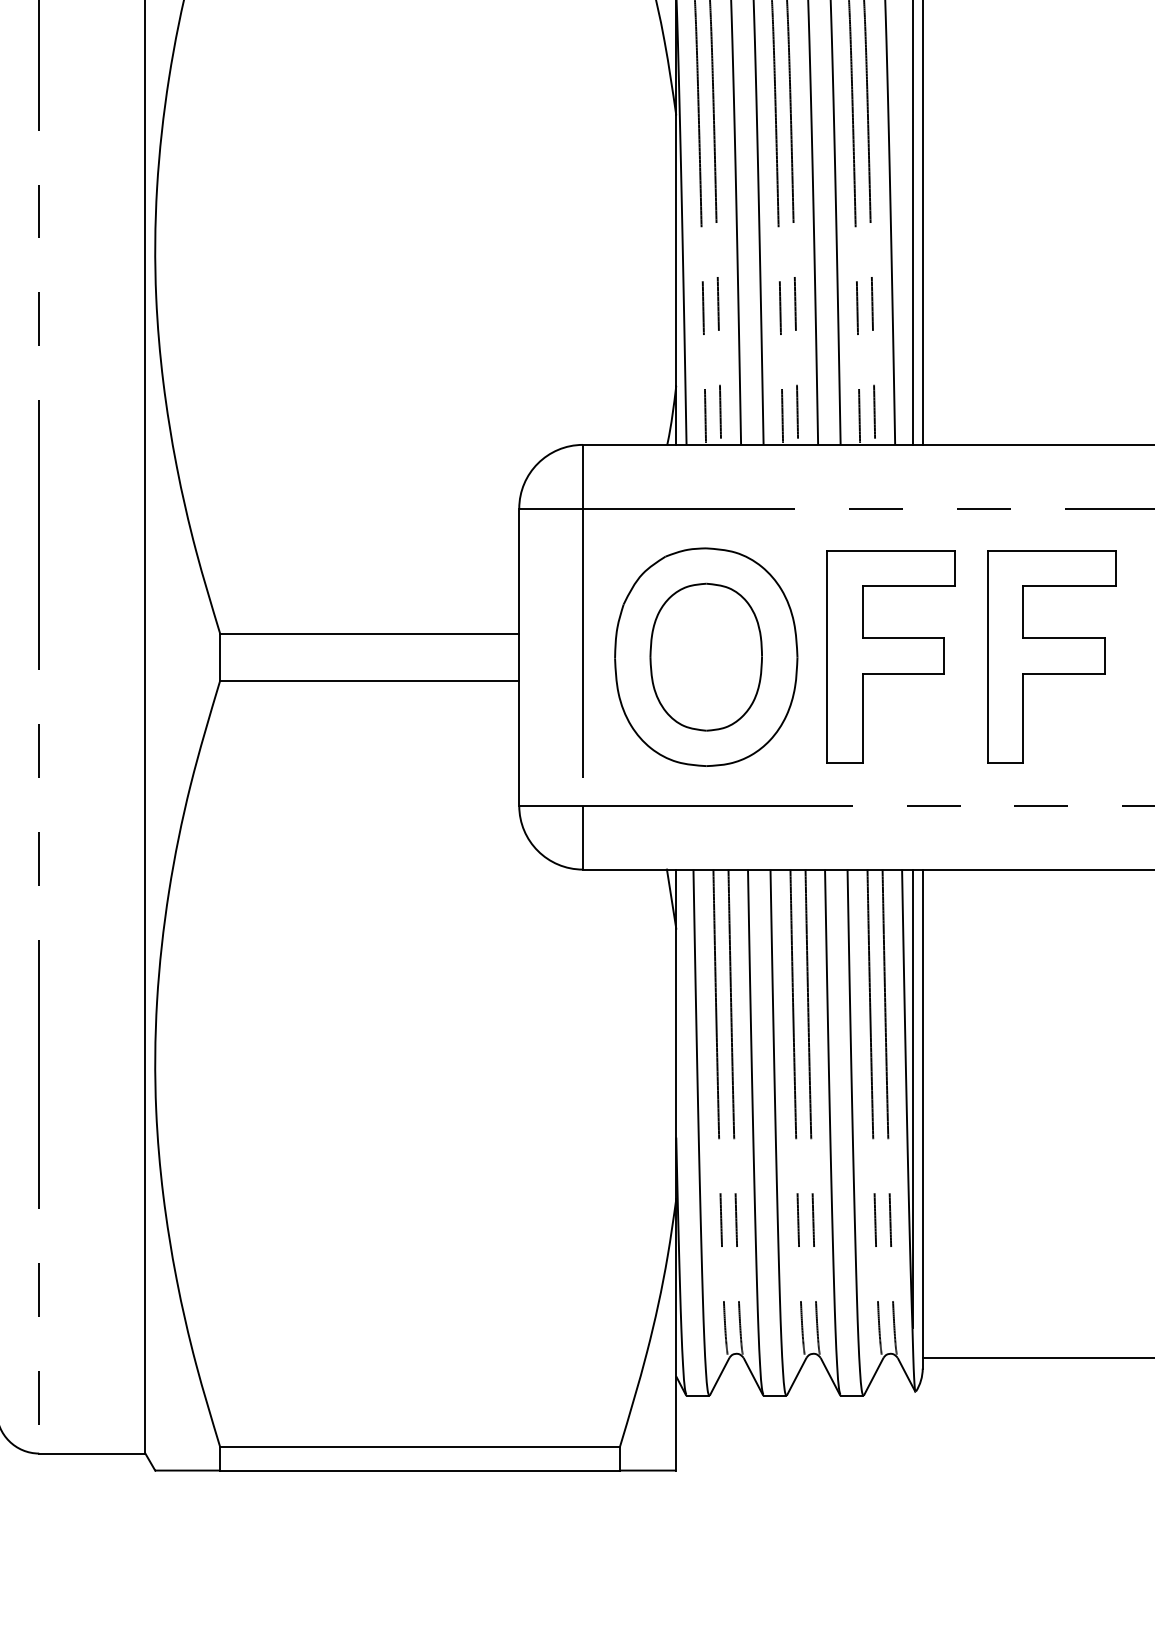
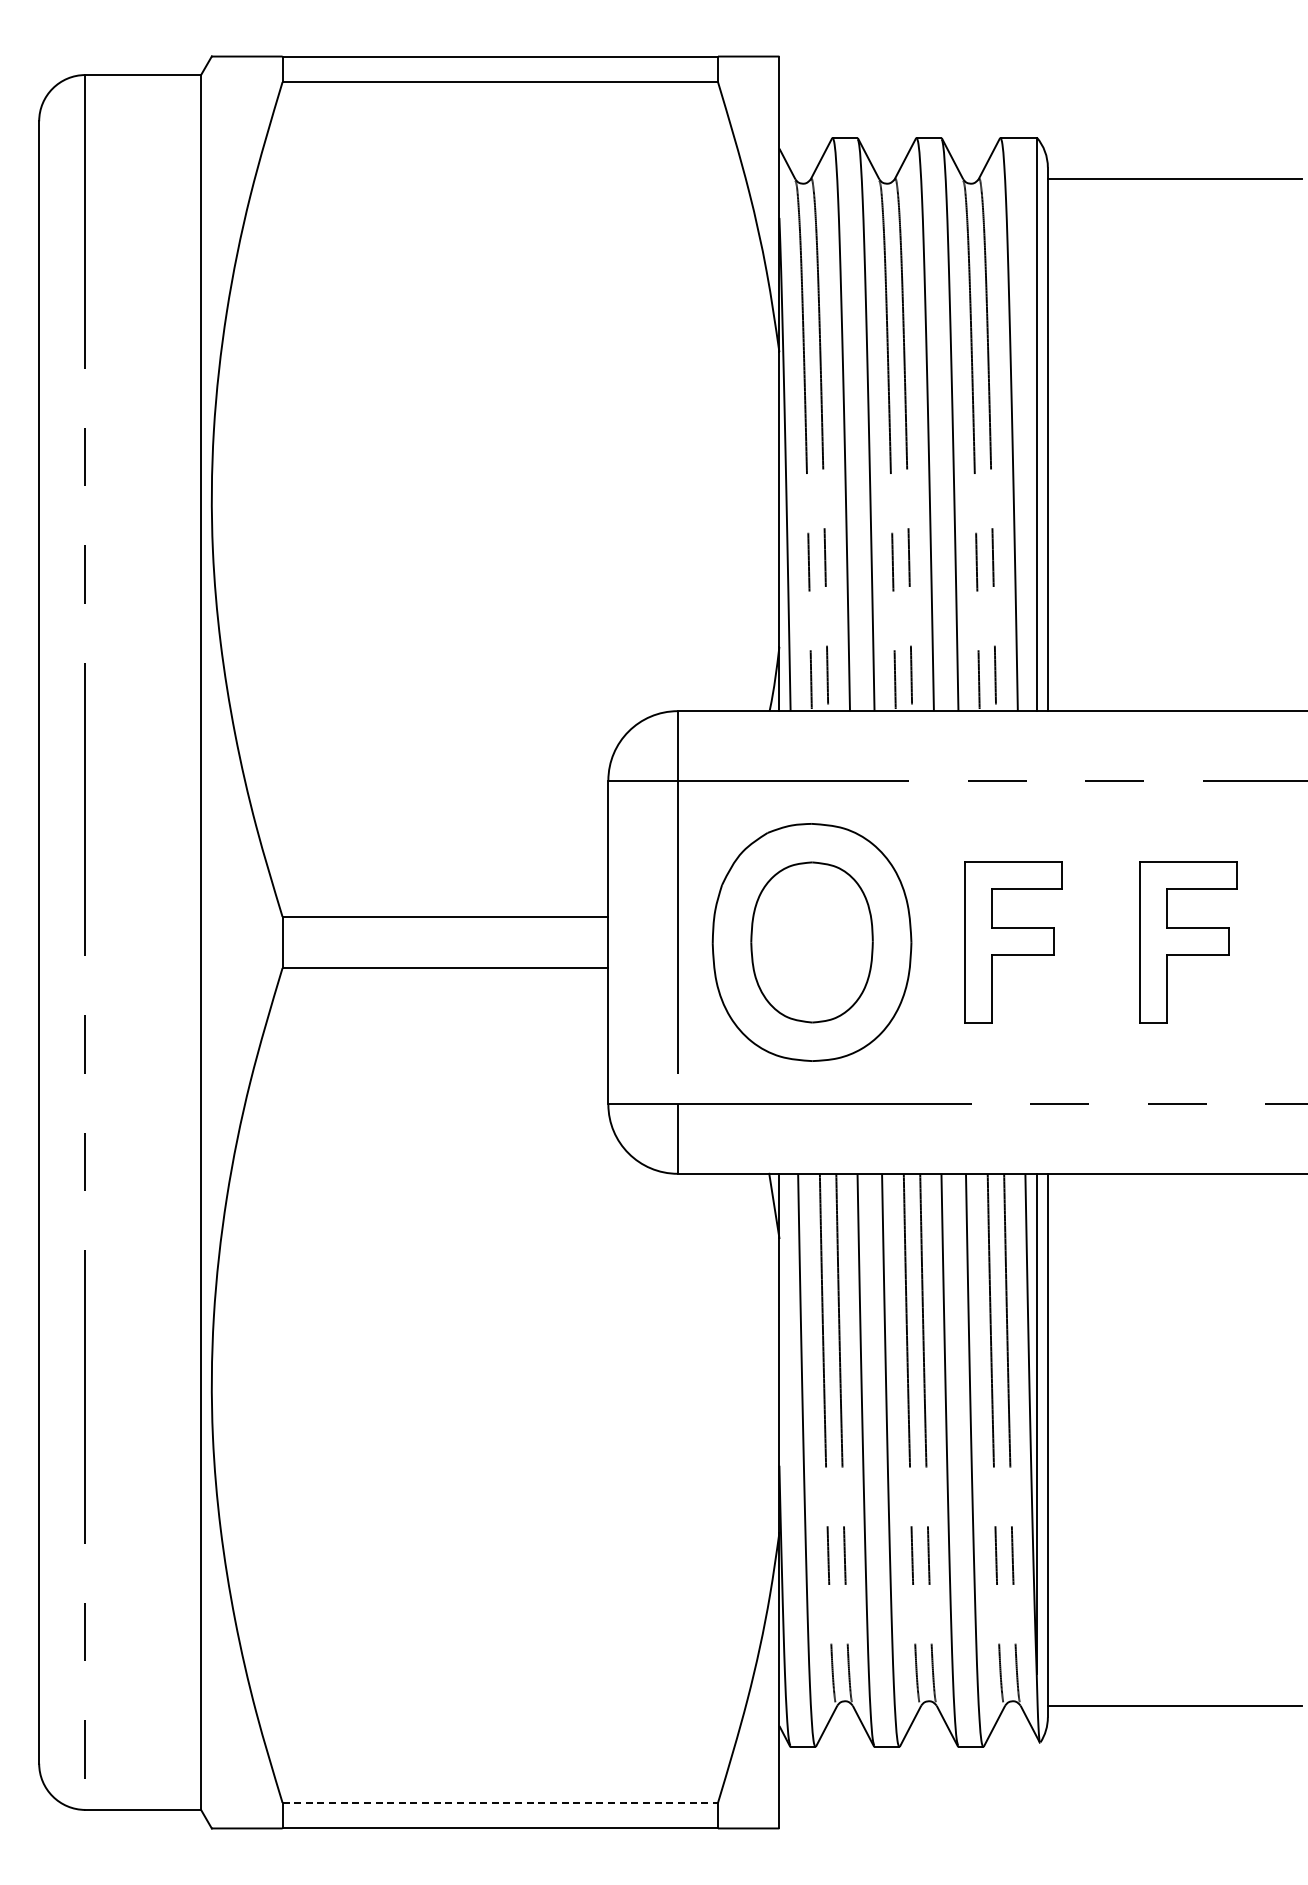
part: (891, 657) -> (1013, 942), size x0.7
part: (1051, 657) -> (1188, 942), size x0.7
line: (420, 1446) -> (500, 1802), solid -> dashed

